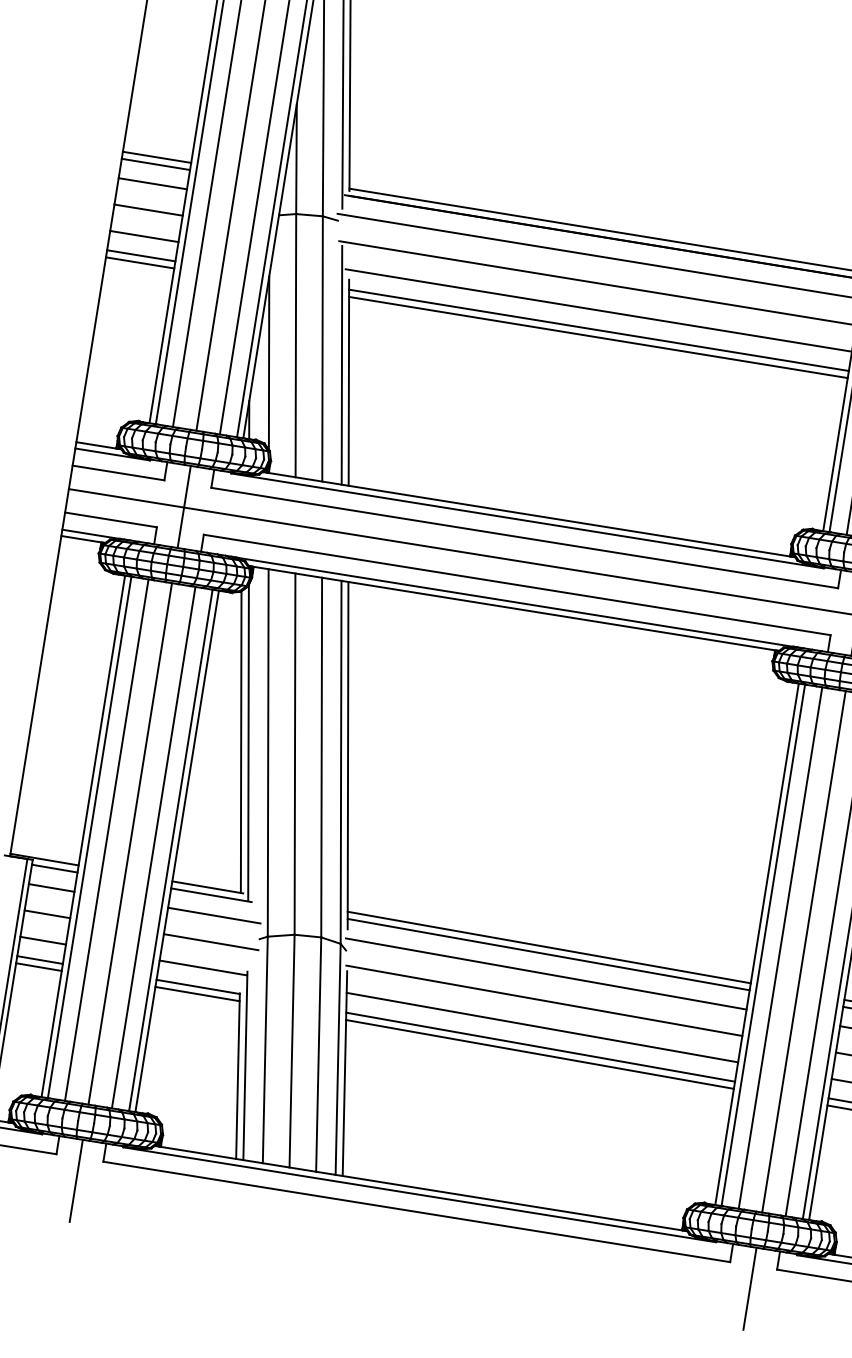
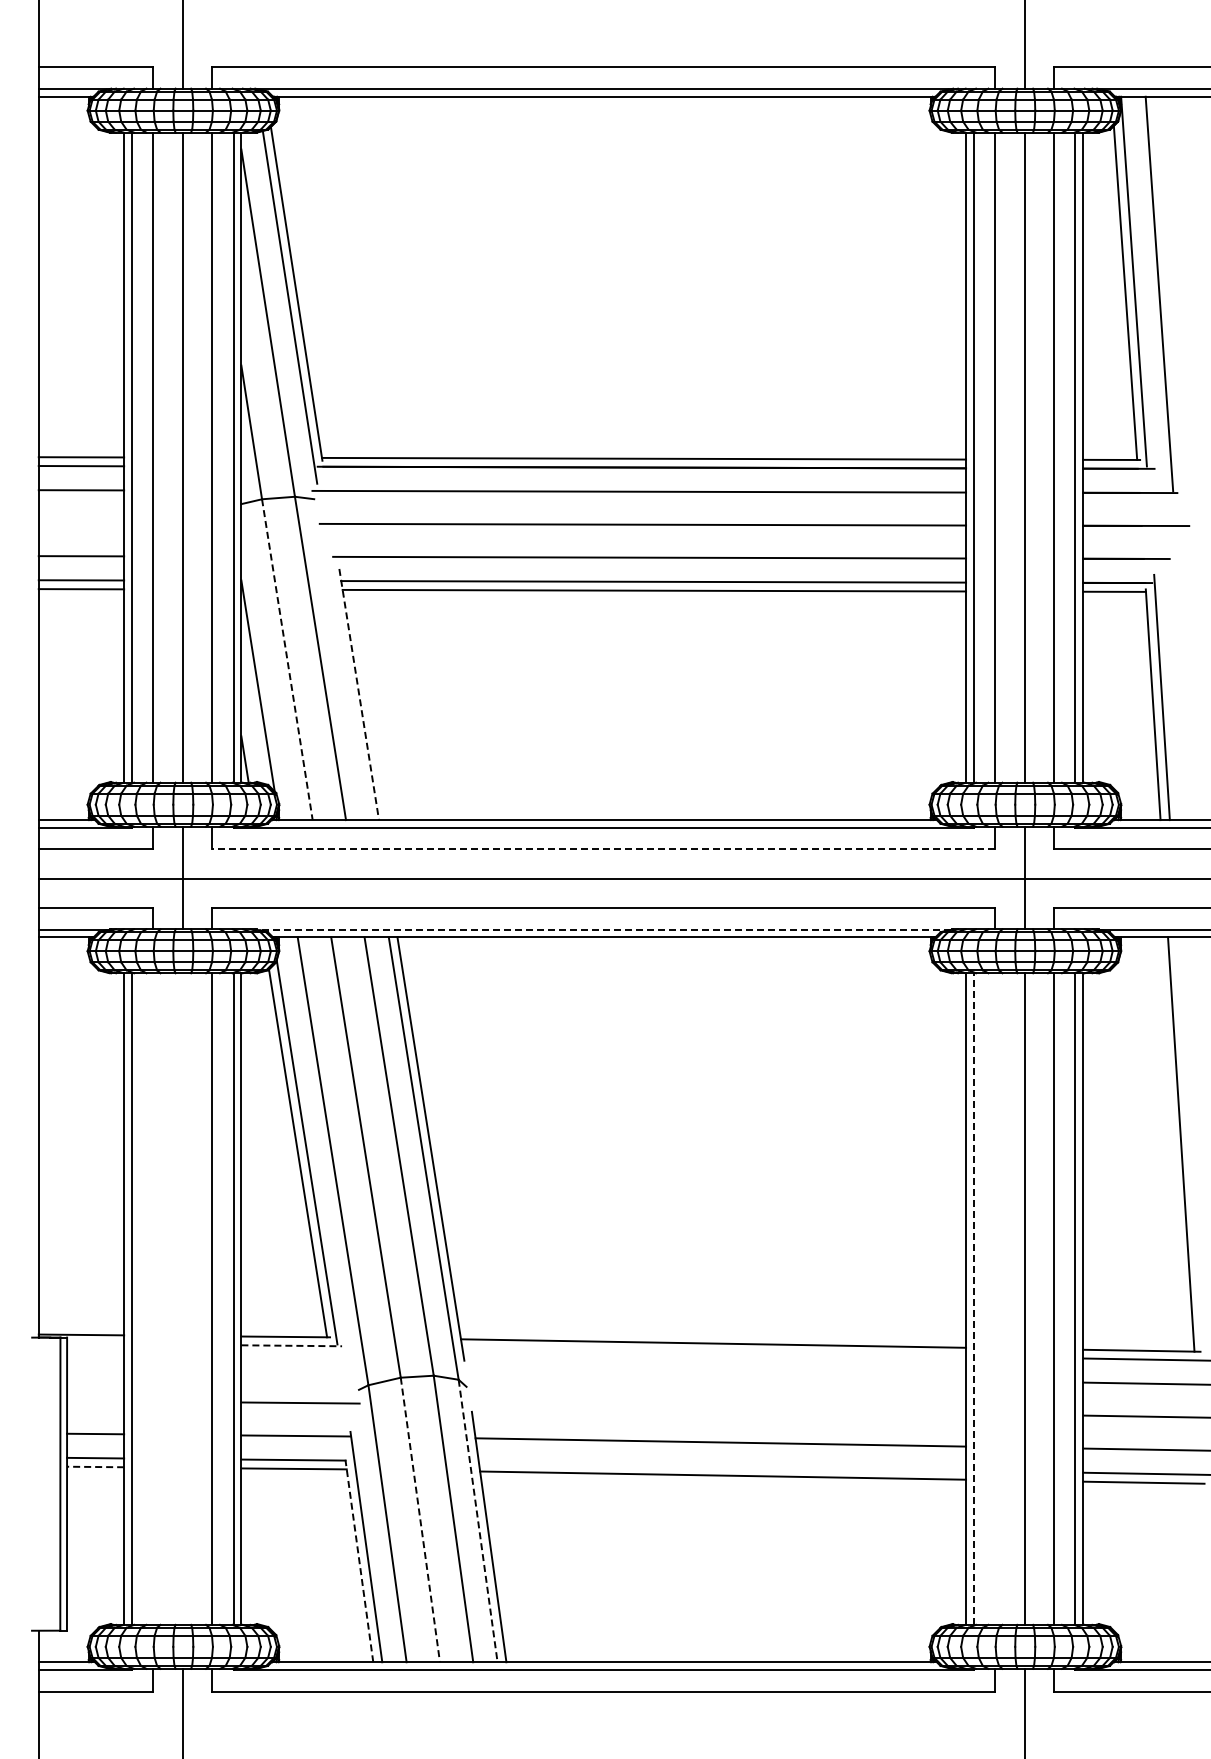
line: (148, 210) -> (81, 523), removed
line: (295, 346) -> (287, 660), solid -> dashed
line: (342, 365) -> (347, 674), removed
line: (349, 383) -> (359, 695), solid -> dashed
line: (524, 538) -> (603, 849), solid -> dashed
line: (515, 602) -> (604, 929), solid -> dashed
line: (106, 839) -> (153, 1298), removed
line: (130, 843) -> (182, 1298), removed
line: (54, 868) -> (95, 1343), removed
line: (51, 887) -> (95, 1367), removed
line: (212, 895) -> (292, 1345), solid -> dashed
line: (47, 913) -> (95, 1400), removed
line: (214, 915) -> (299, 1369), removed
line: (762, 945) -> (973, 1299), solid -> dashed
line: (780, 947) -> (995, 1298), removed
line: (548, 954) -> (714, 1352), removed
line: (38, 967) -> (95, 1467), solid -> dashed
line: (546, 974) -> (715, 1376), removed
line: (543, 1000) -> (717, 1409), removed
line: (540, 1047) -> (722, 1466), removed
line: (292, 1050) -> (420, 1519), solid -> dashed
line: (338, 1059) -> (478, 1521), solid -> dashed
line: (238, 1075) -> (359, 1560), solid -> dashed

